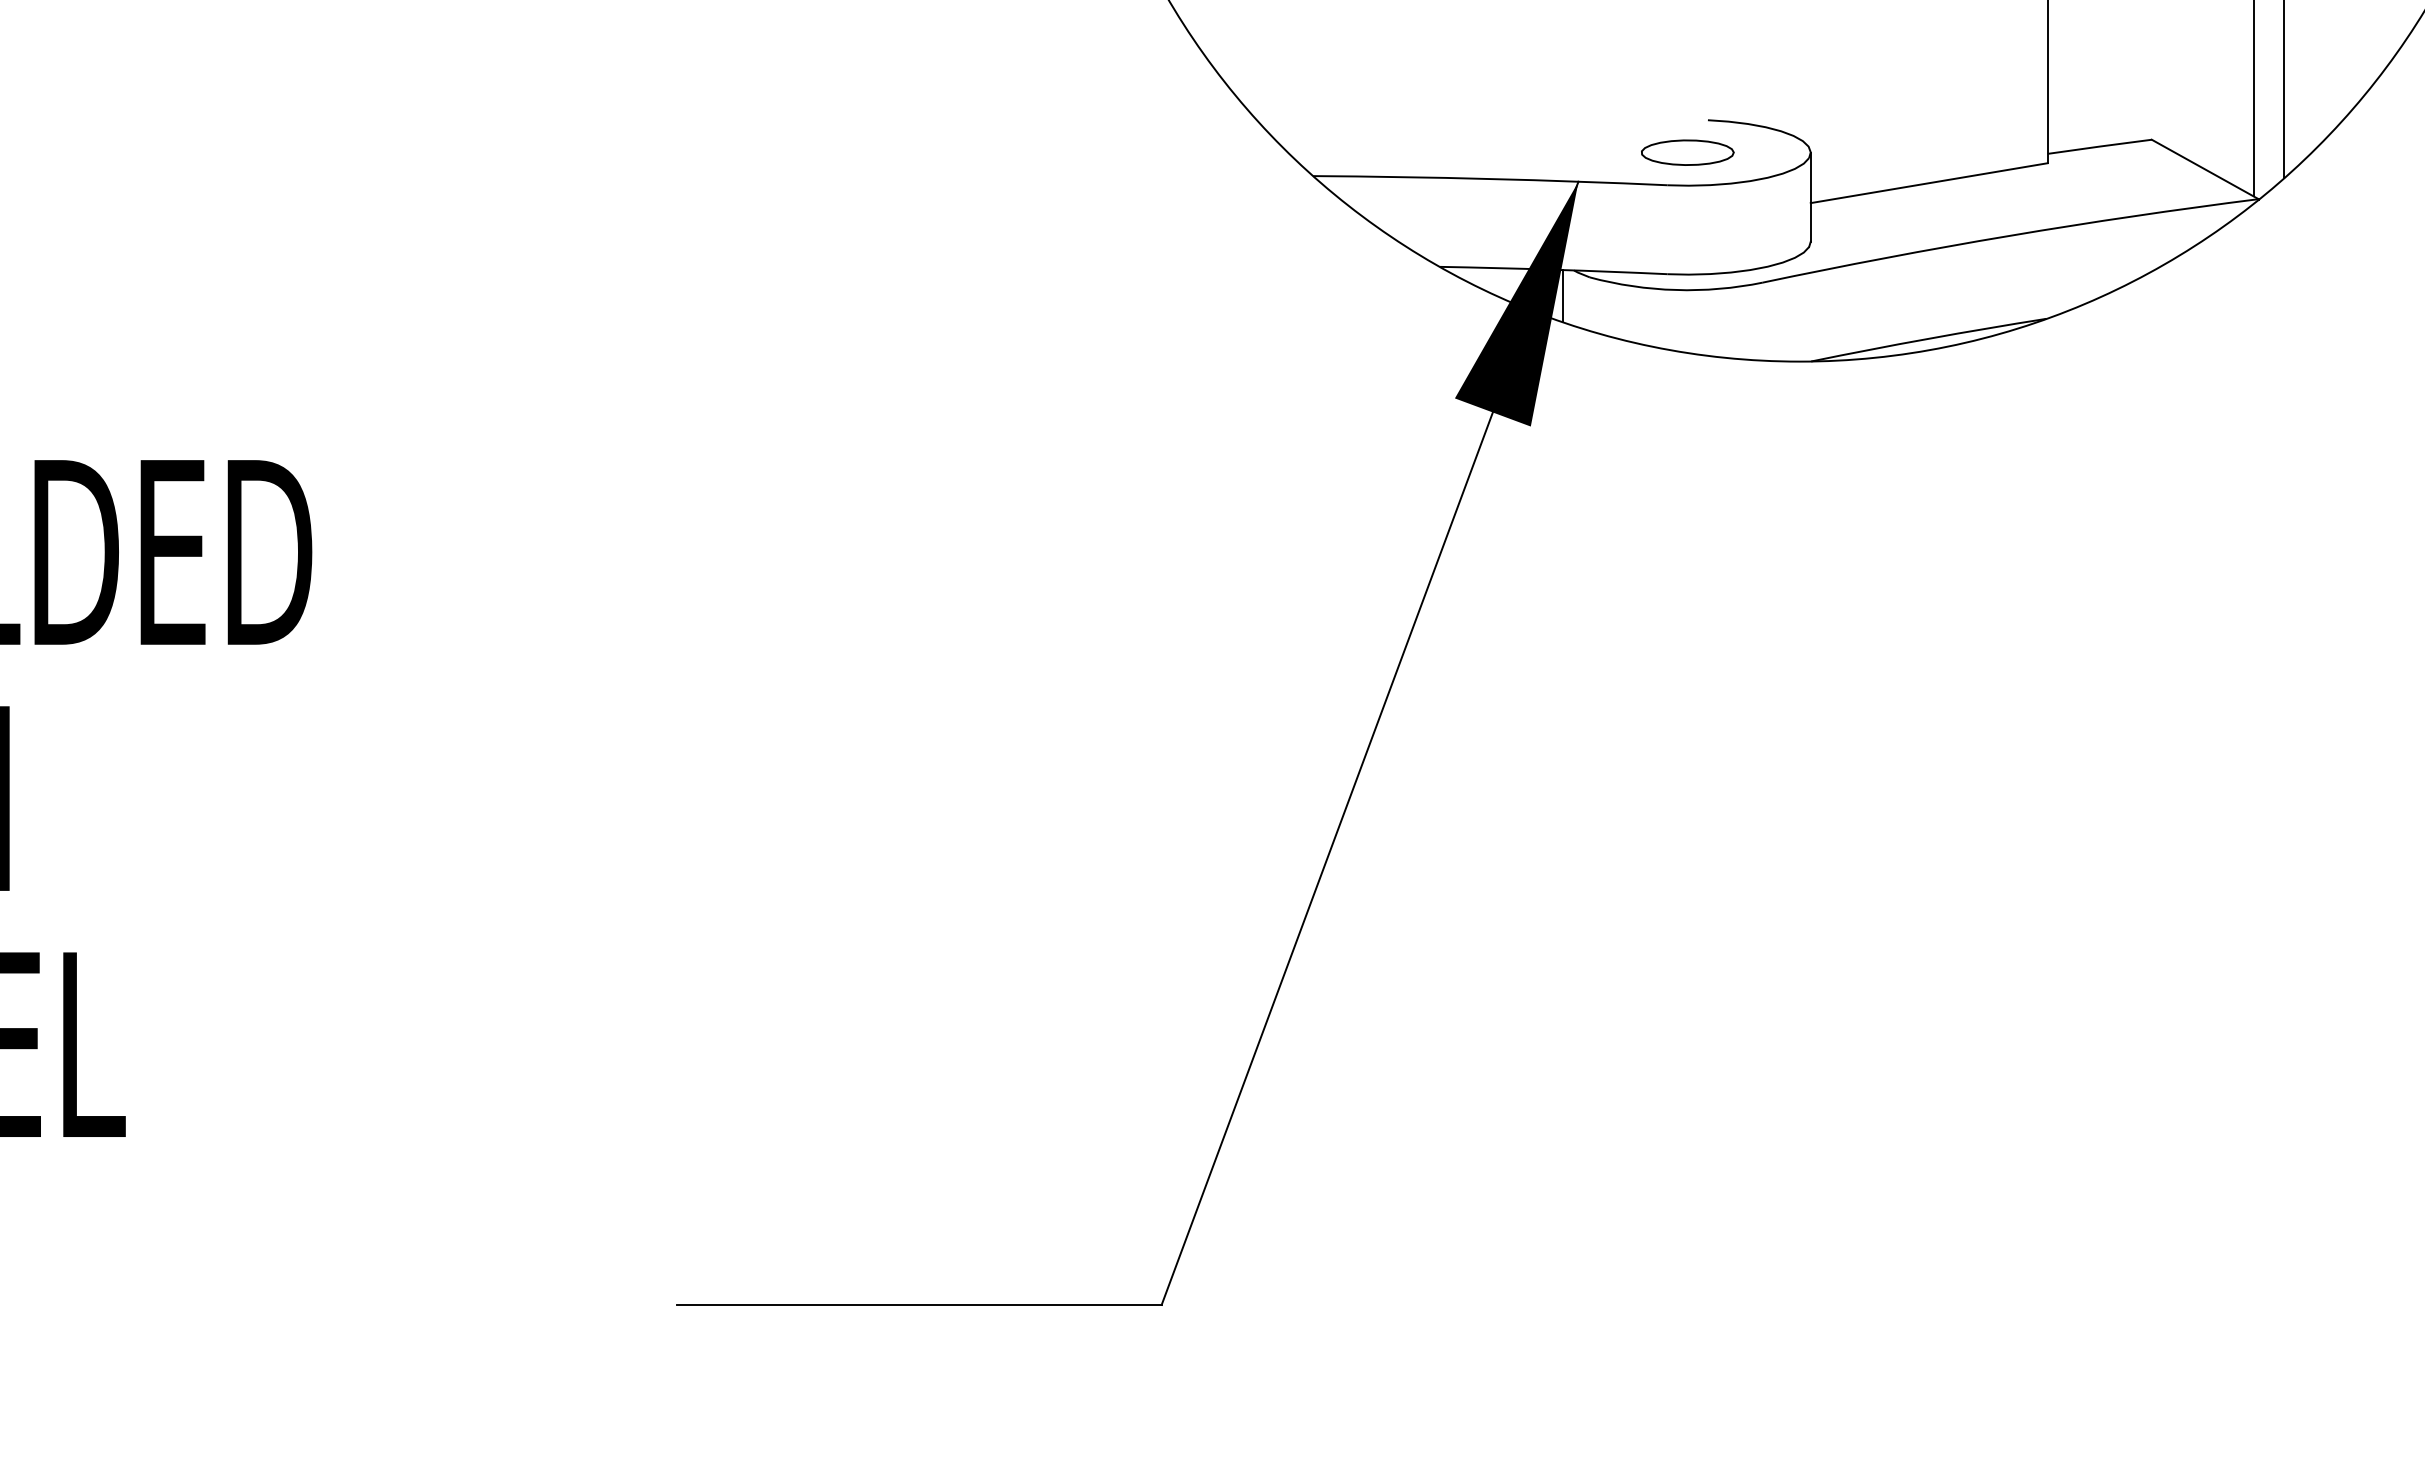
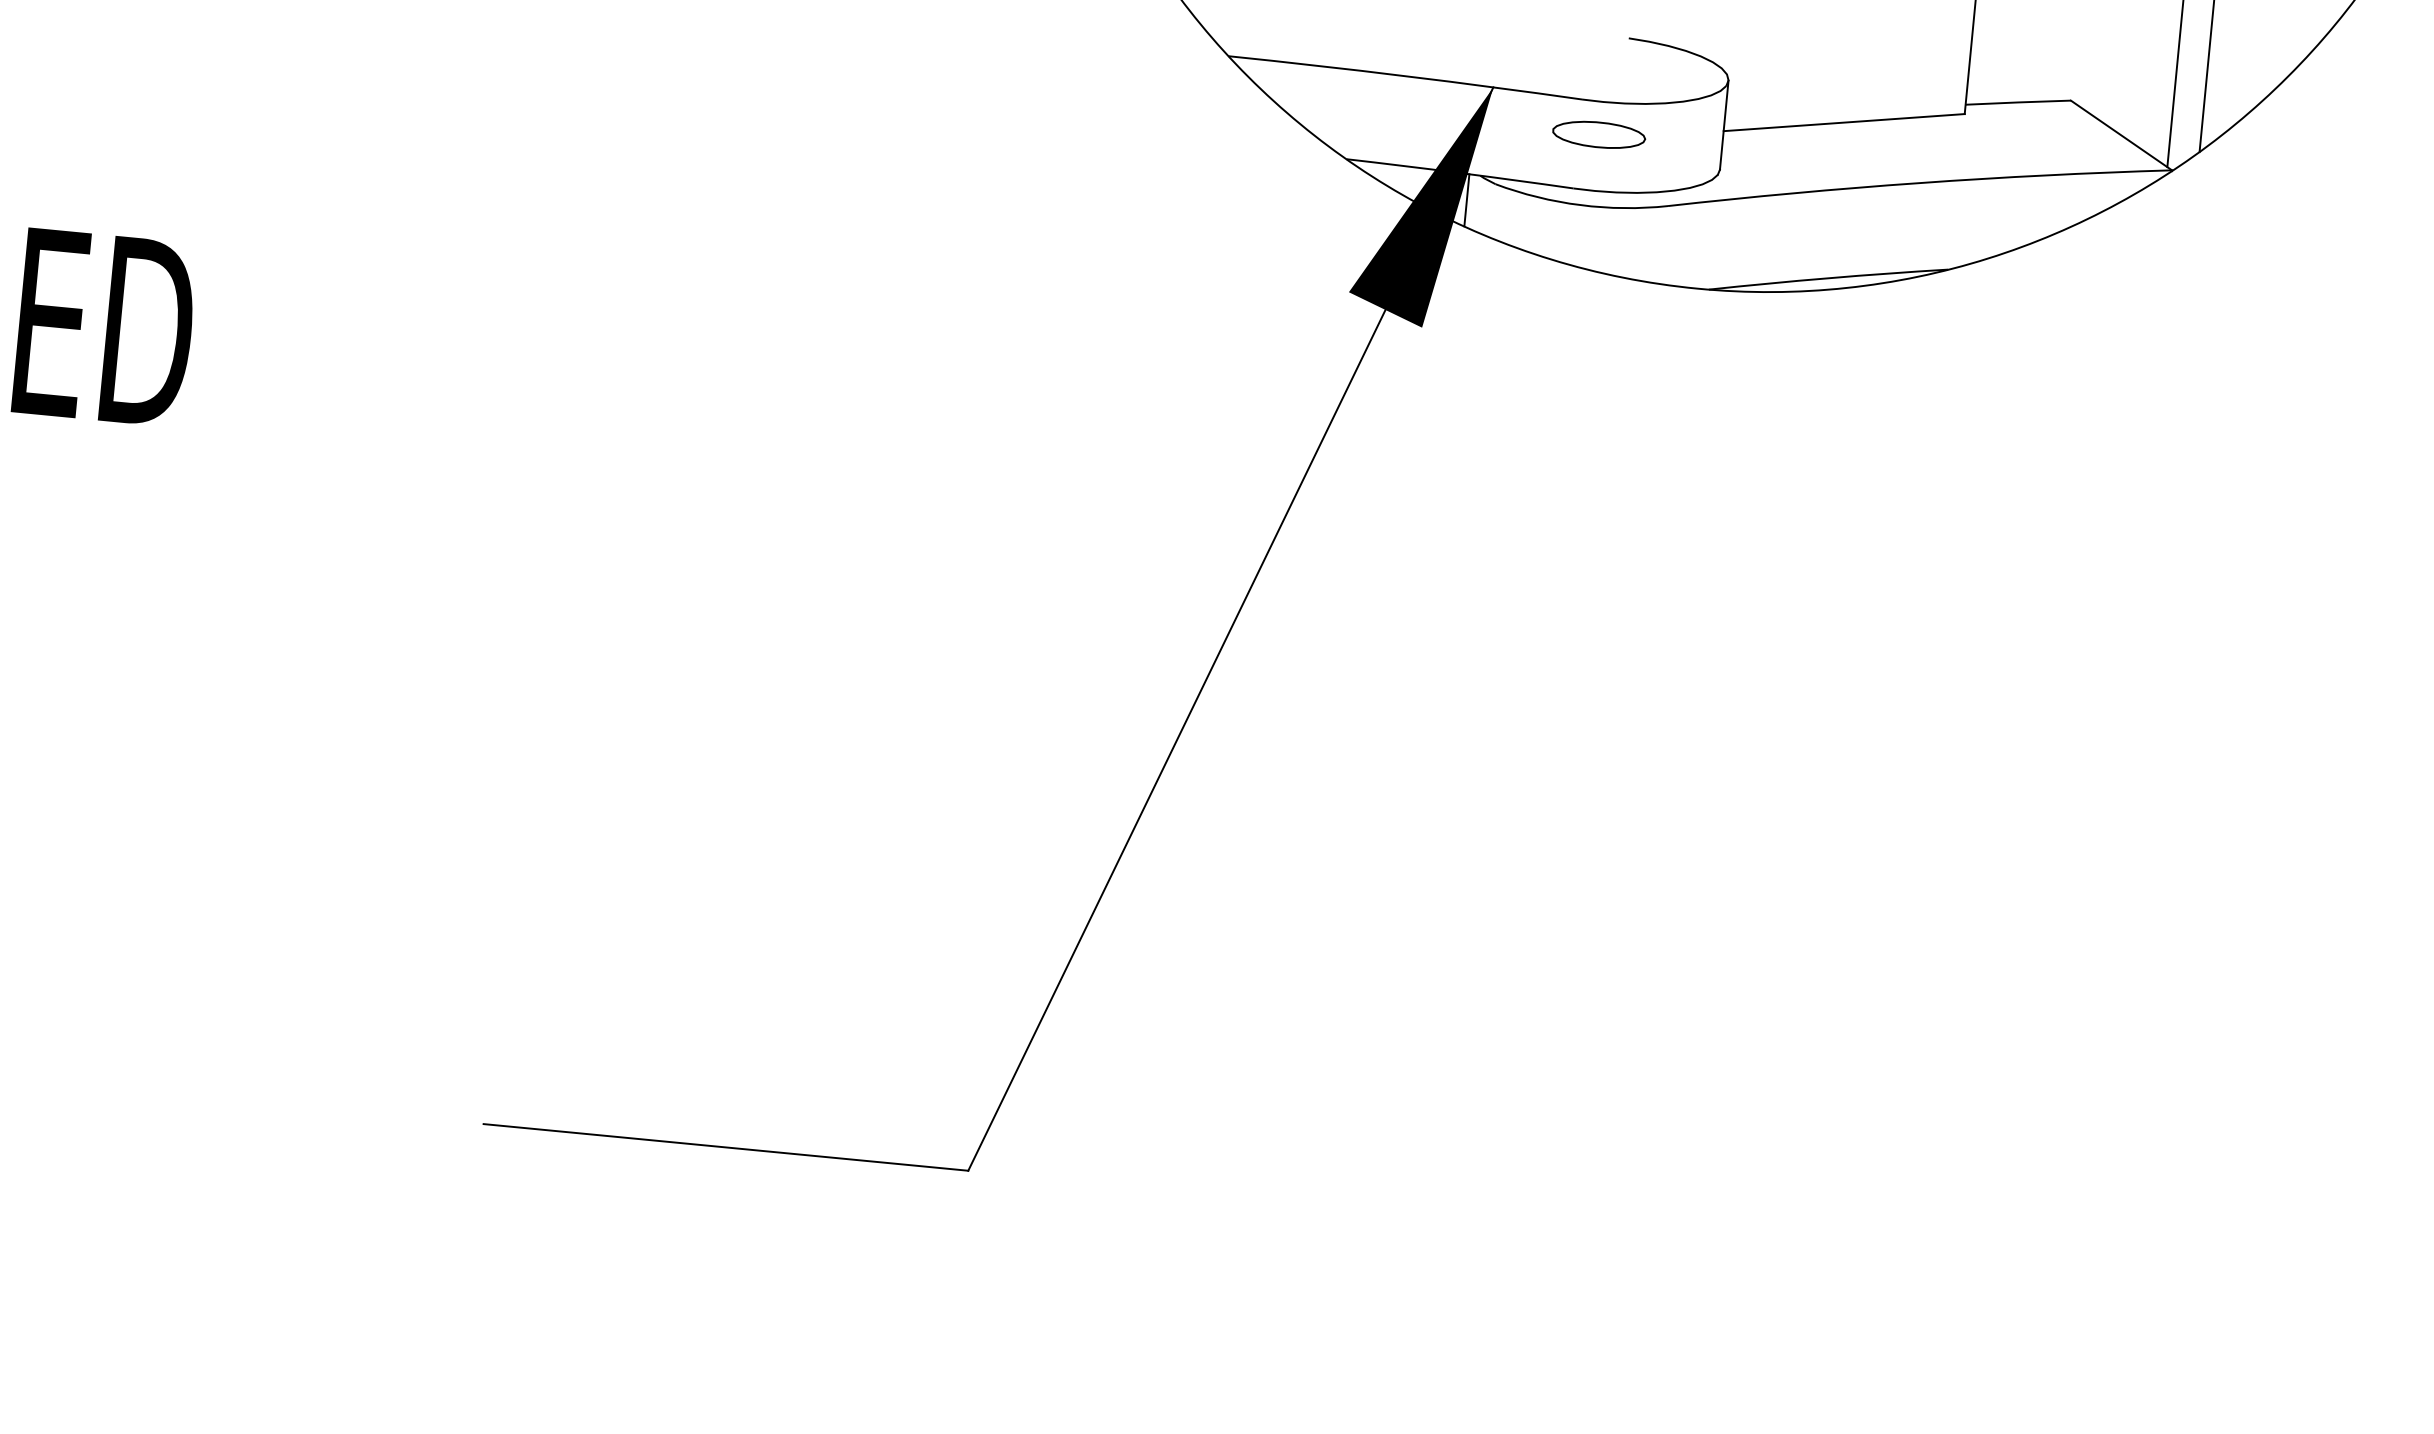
part: (1687, 152) -> (1598, 134), moved

